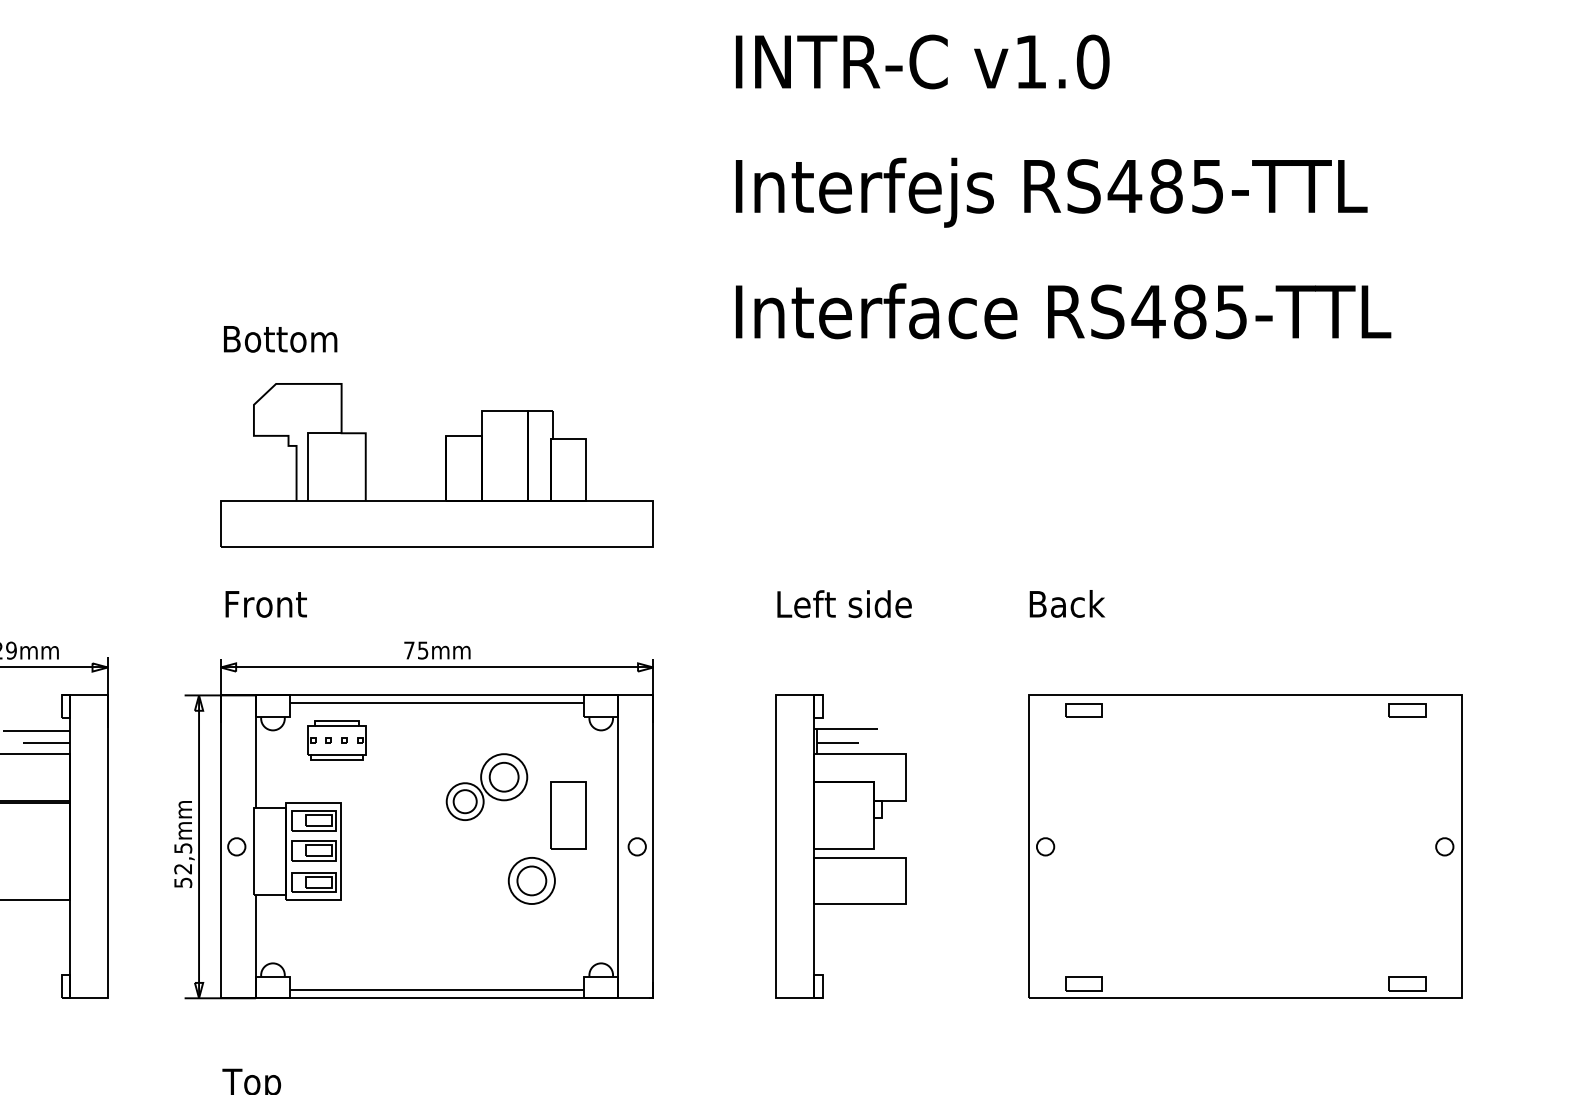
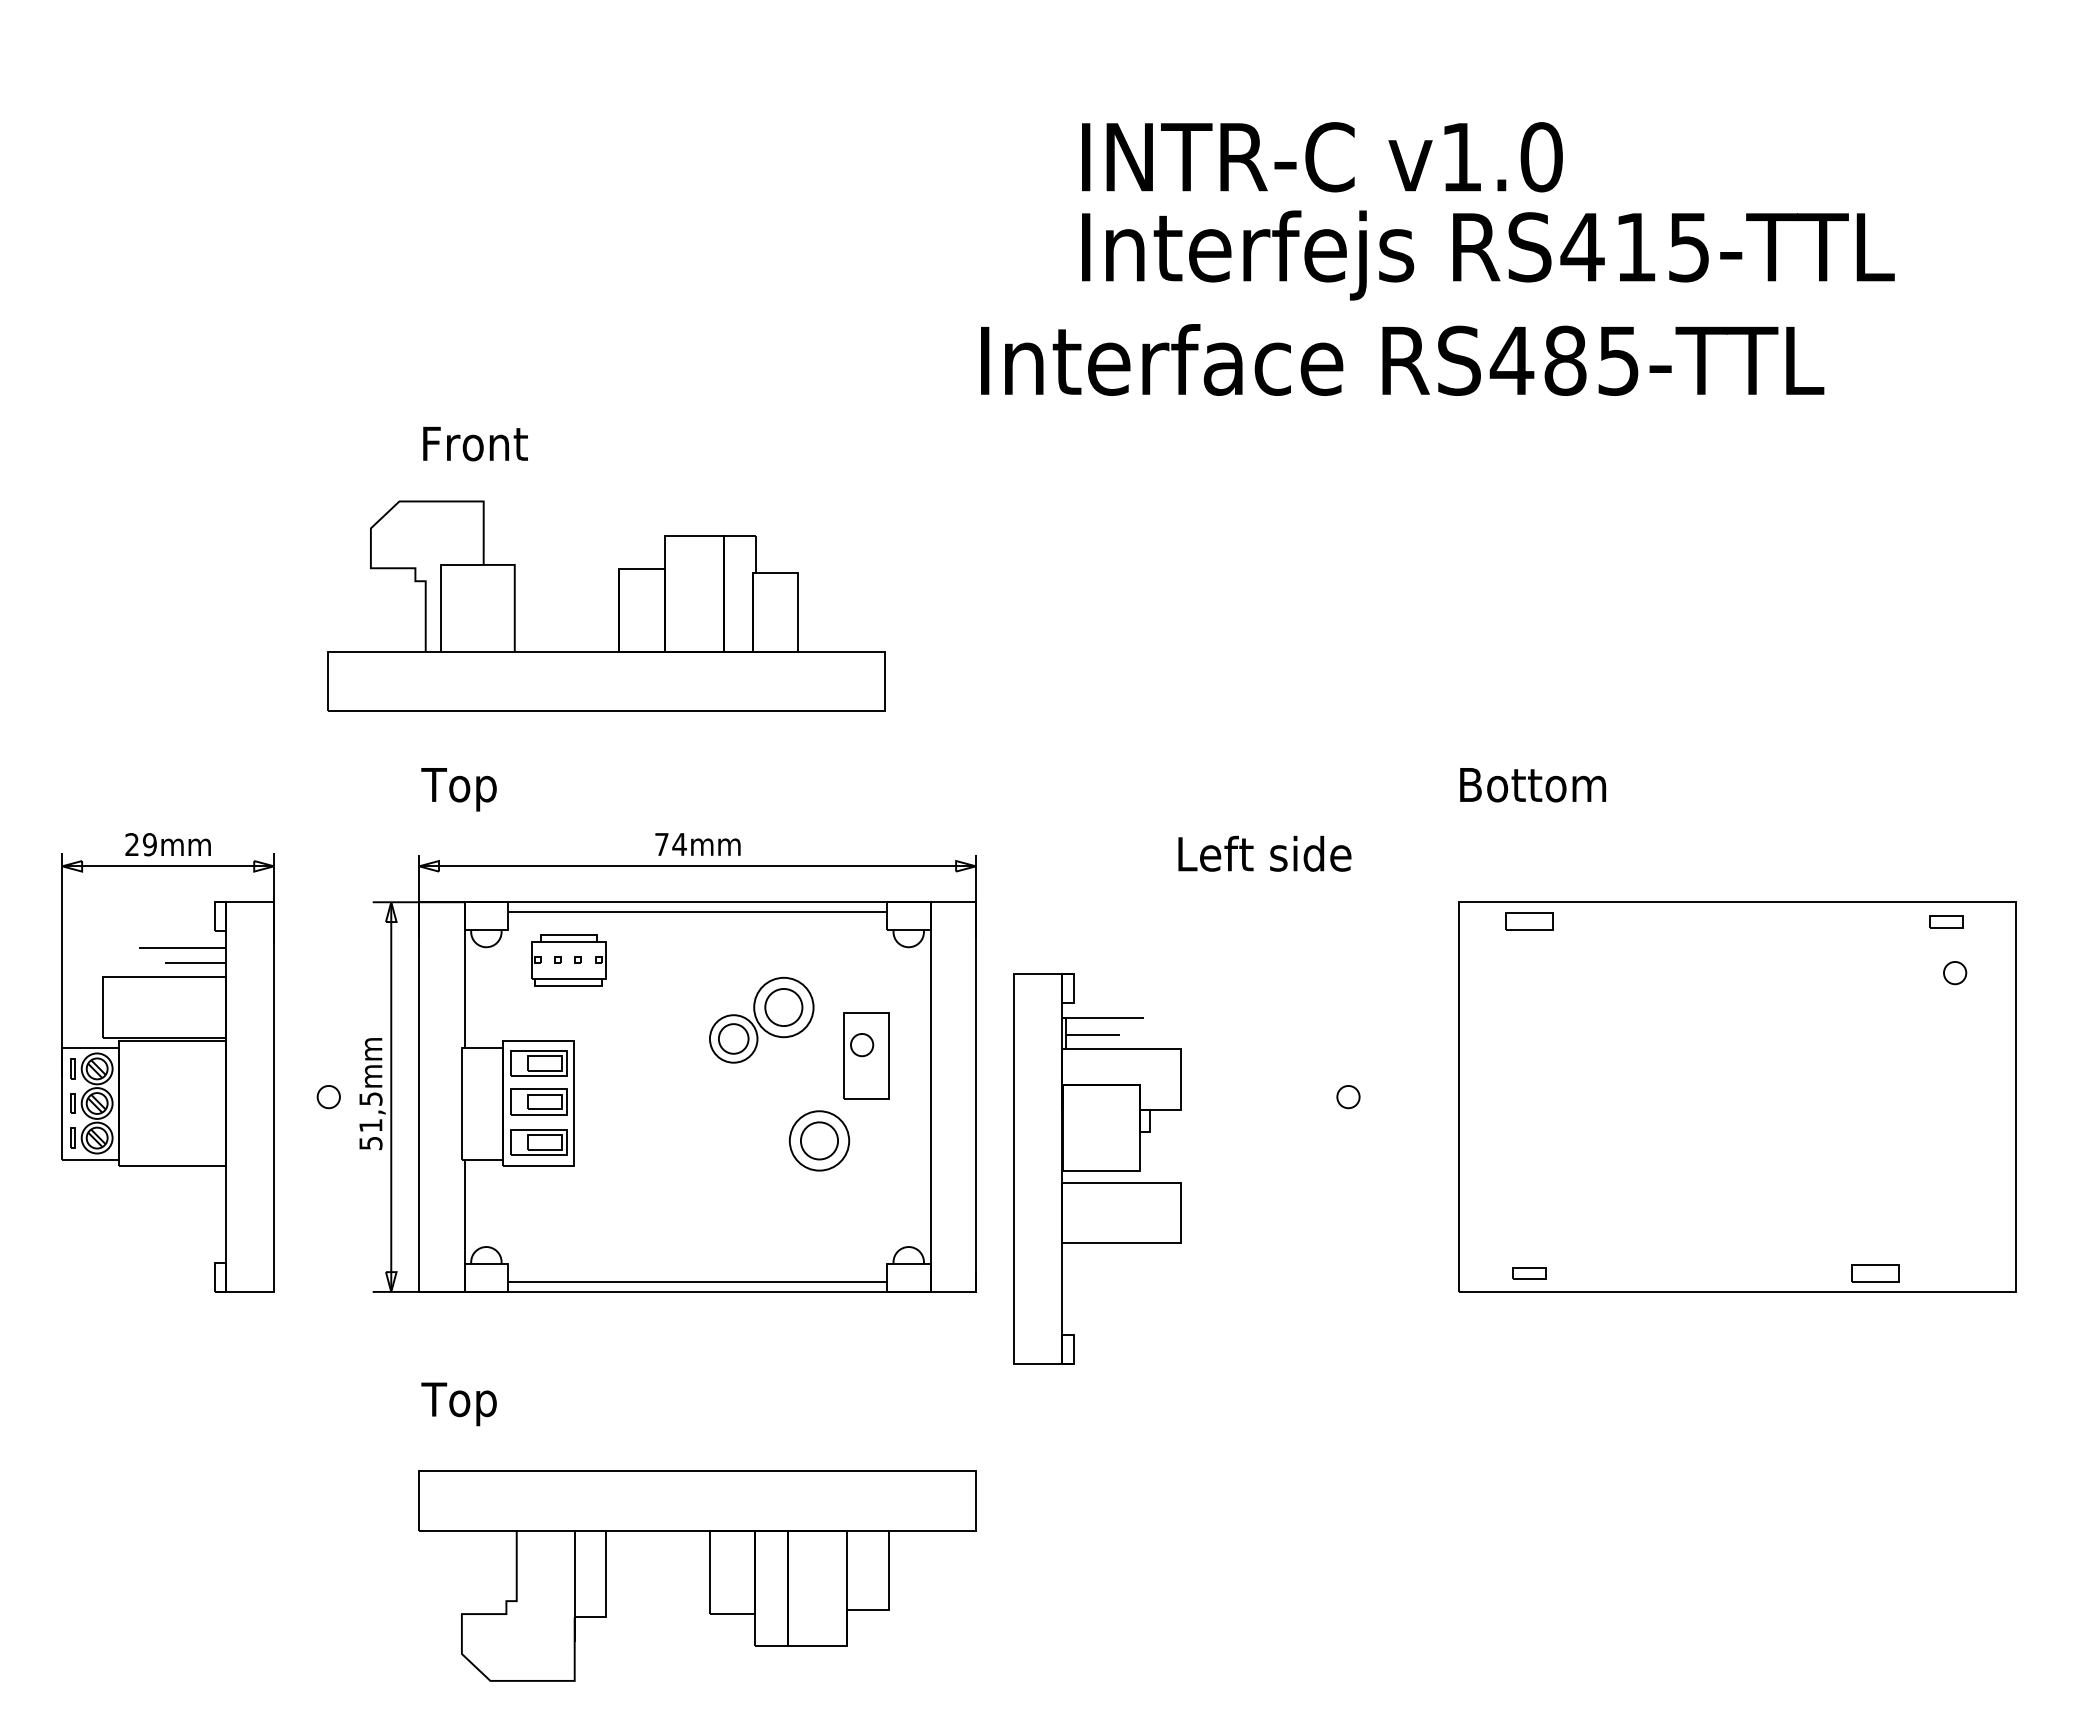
text: (922, 62) -> (1322, 157), moved
text: (1166, 186) -> (1636, 247), RS485-TTL -> RS415-TTL
text: (1063, 310) -> (1402, 359), moved
text: (282, 338) -> (498, 443), Bottom -> Front
part: (446, 464) -> (618, 605), moved
text: (844, 603) -> (1264, 853), moved
text: (1096, 603) -> (1546, 784), Back -> Bottom
text: (264, 607) -> (475, 789), Front -> Top
text: (423, 650) -> (679, 844), 75mm -> 74mm
part: (1407, 710) -> (1946, 921), size x0.7
part: (841, 846) -> (1097, 1168), moved
part: (236, 847) -> (328, 1097), moved
part: (637, 847) -> (862, 1045), moved
part: (1045, 847) -> (1348, 1097), moved
part: (1445, 847) -> (1955, 973), moved
text: (182, 868) -> (370, 1125), 52,5mm -> 51,5mm
part: (1083, 983) -> (1529, 1273), size x0.7
part: (1407, 983) -> (1875, 1273), moved

